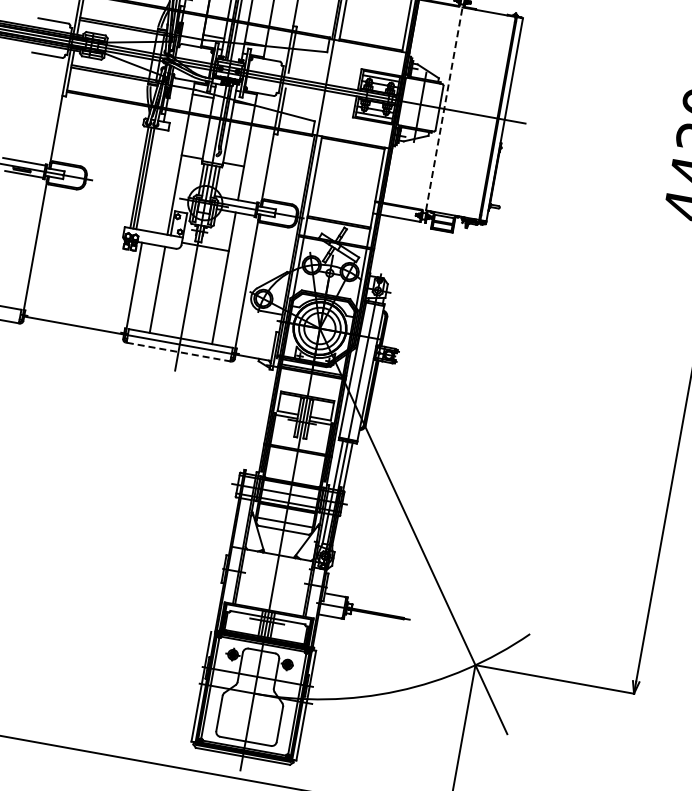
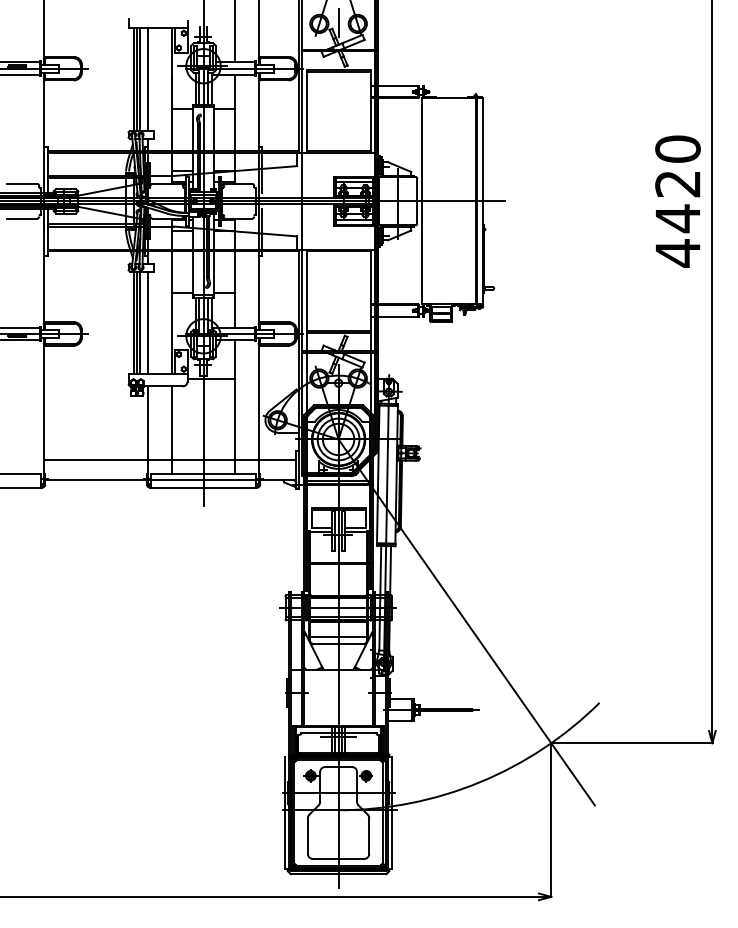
line: (444, 108) -> (422, 200), dashed -> solid
line: (153, 179) -> (148, 322), added
line: (150, 319) -> (170, 460), added
line: (178, 351) -> (203, 487), dashed -> solid

